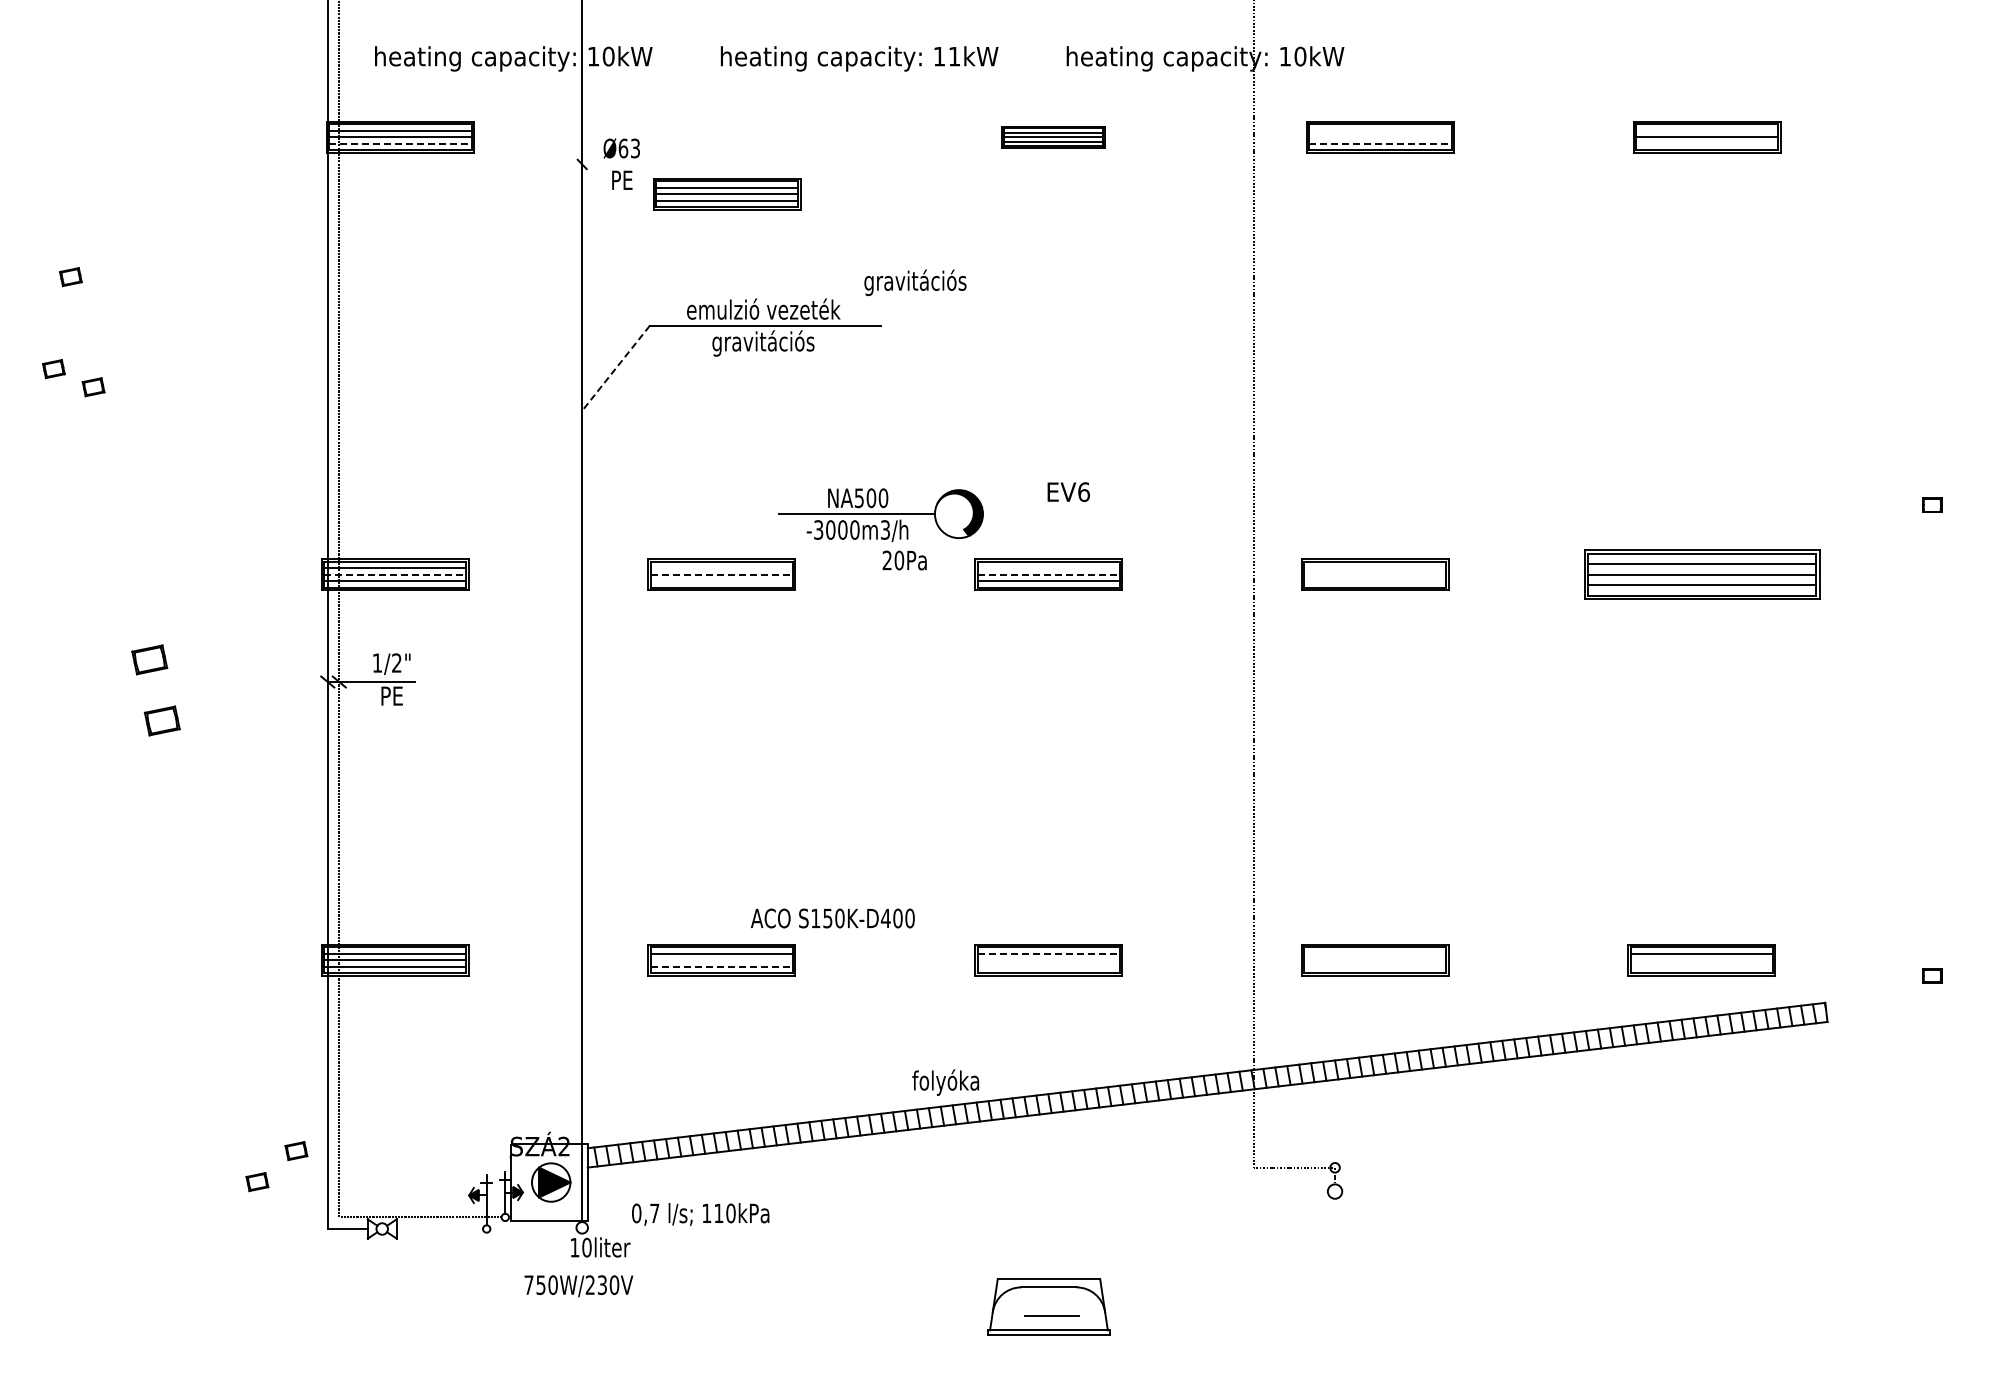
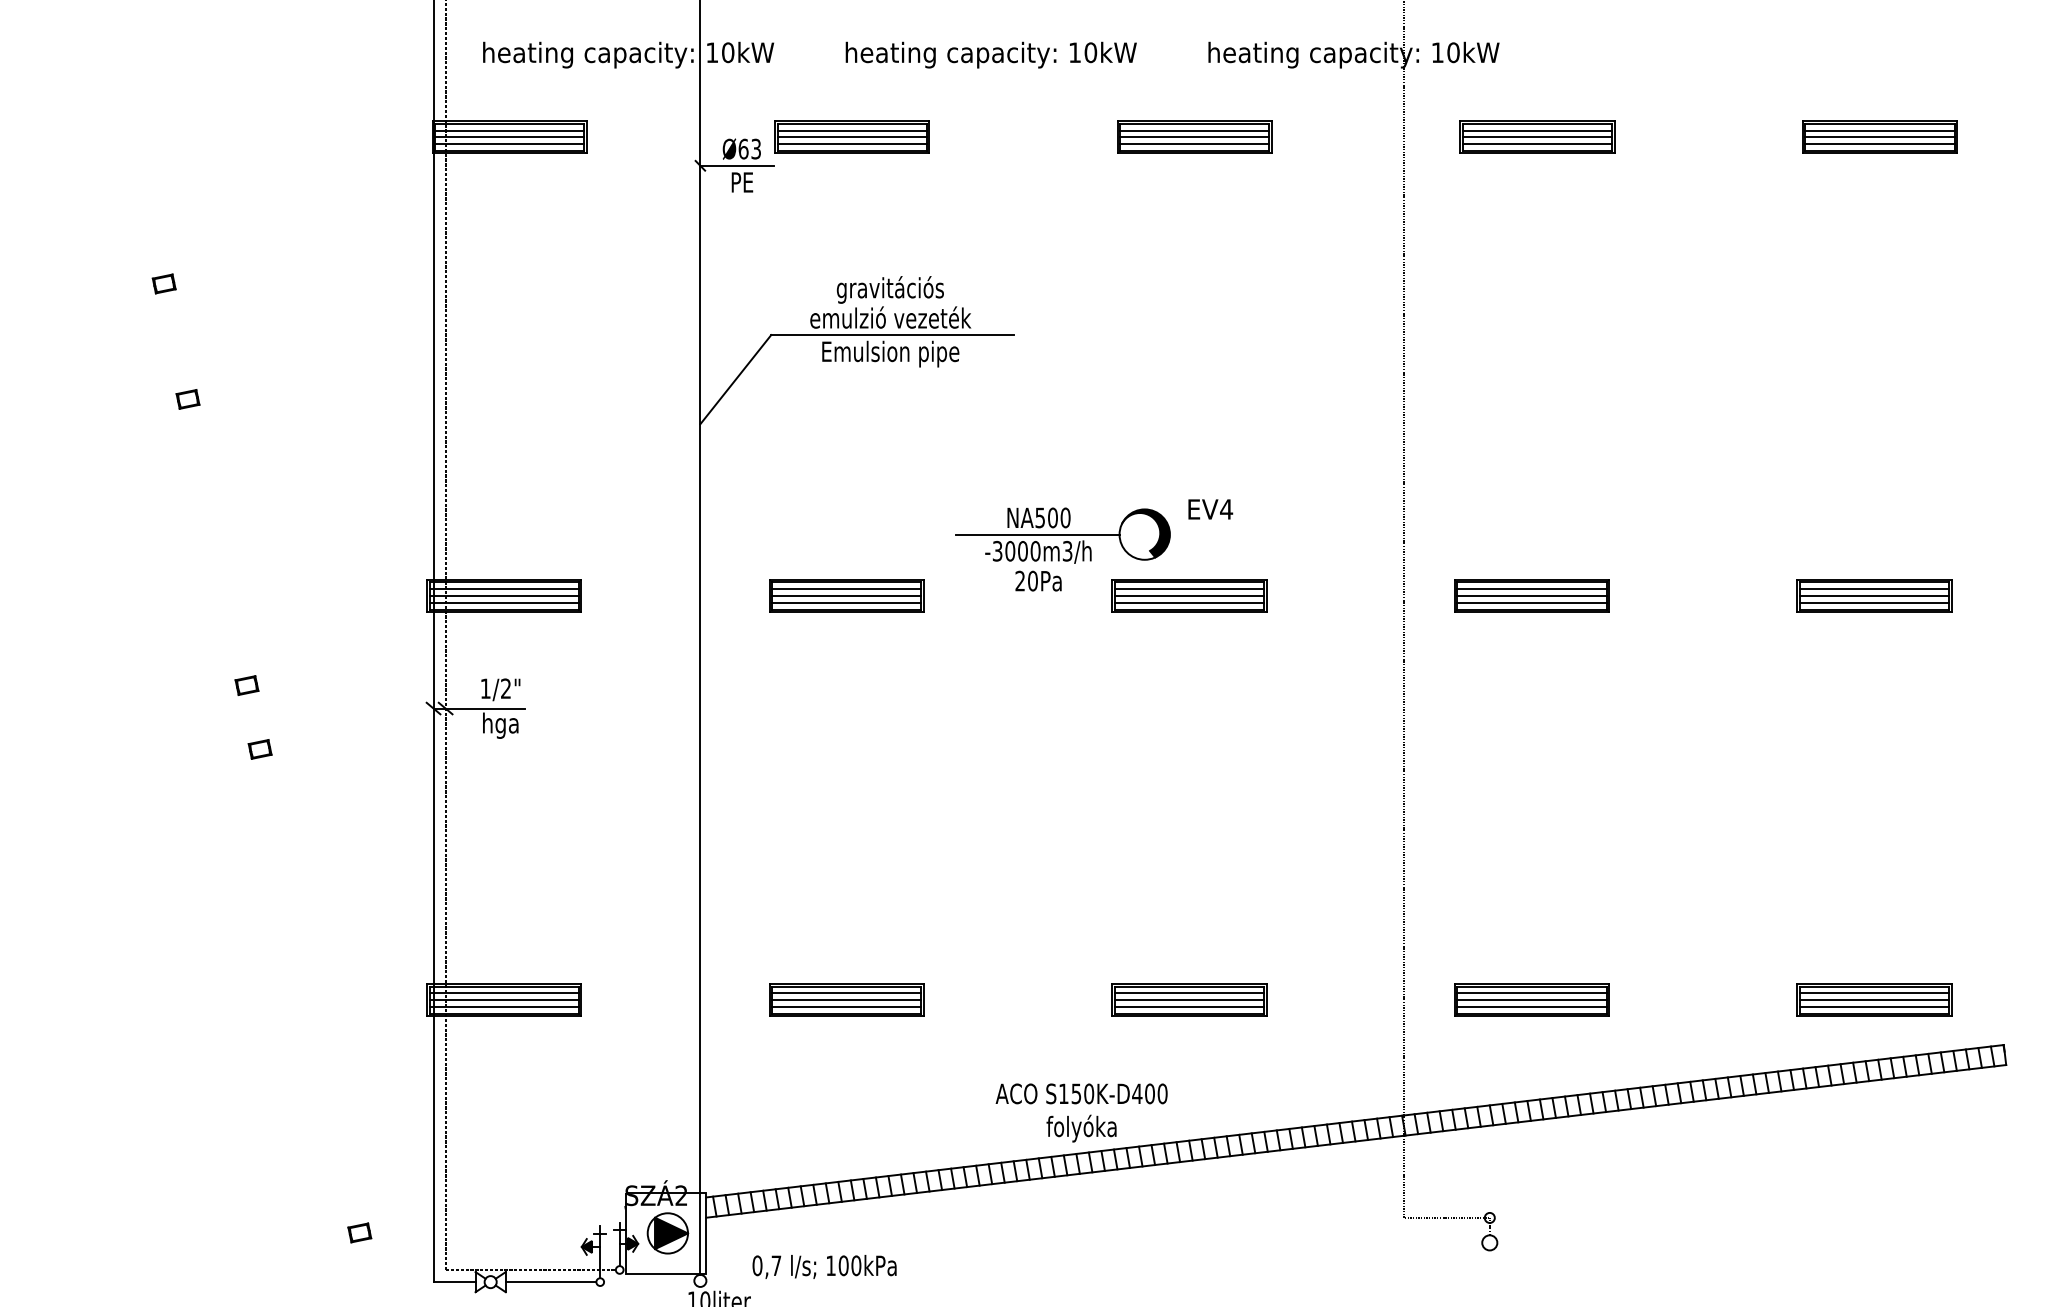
text: (954, 56) -> (1090, 52), 11kW -> 10kW
line: (1380, 130) -> (1537, 130), added
line: (1707, 130) -> (1880, 130), added
part: (1053, 137) -> (1194, 137), size x1.43
line: (1380, 137) -> (1537, 137), added
line: (400, 143) -> (509, 143), dashed -> solid
line: (1380, 143) -> (1537, 143), dashed -> solid
line: (1707, 143) -> (1880, 143), added
line: (617, 164) -> (737, 165), added
part: (727, 194) -> (852, 137), moved
text: (915, 282) -> (890, 289), moved
text: (763, 343) -> (890, 353), gravitációs -> Emulsion pipe
line: (615, 368) -> (735, 379), dashed -> solid
part: (53, 369) -> (145, 380), removed
text: (1083, 492) -> (1226, 509), EV6 -> EV4
part: (880, 514) -> (1062, 534), moved
line: (721, 568) -> (846, 589), added
line: (1048, 568) -> (1189, 589), added
line: (1375, 568) -> (1532, 589), added
line: (395, 574) -> (504, 595), dashed -> solid
line: (722, 574) -> (847, 595), dashed -> solid
line: (1049, 574) -> (1190, 595), dashed -> solid
line: (1375, 574) -> (1532, 595), added
part: (1701, 574) -> (1874, 595), size x0.62
line: (721, 581) -> (846, 603), added
line: (1375, 581) -> (1532, 603), added
part: (149, 660) -> (246, 685), size x0.62
text: (391, 697) -> (500, 724), PE -> hga
part: (162, 720) -> (260, 748), size x0.62
text: (832, 918) -> (1081, 1093), moved
line: (1049, 953) -> (1190, 993), dashed -> solid
line: (1375, 953) -> (1532, 993), added
line: (721, 960) -> (846, 1000), added
line: (1048, 960) -> (1189, 1000), added
line: (1375, 960) -> (1532, 1000), added
line: (1701, 960) -> (1874, 1000), added
line: (722, 966) -> (847, 1006), dashed -> solid
line: (1048, 966) -> (1189, 1006), added
line: (1375, 966) -> (1532, 1006), added
line: (1701, 966) -> (1874, 1006), added
part: (296, 1151) -> (400, 1200), removed
text: (718, 1213) -> (843, 1265), 110kPa -> 100kPa
line: (439, 1229) -> (550, 1282), added

